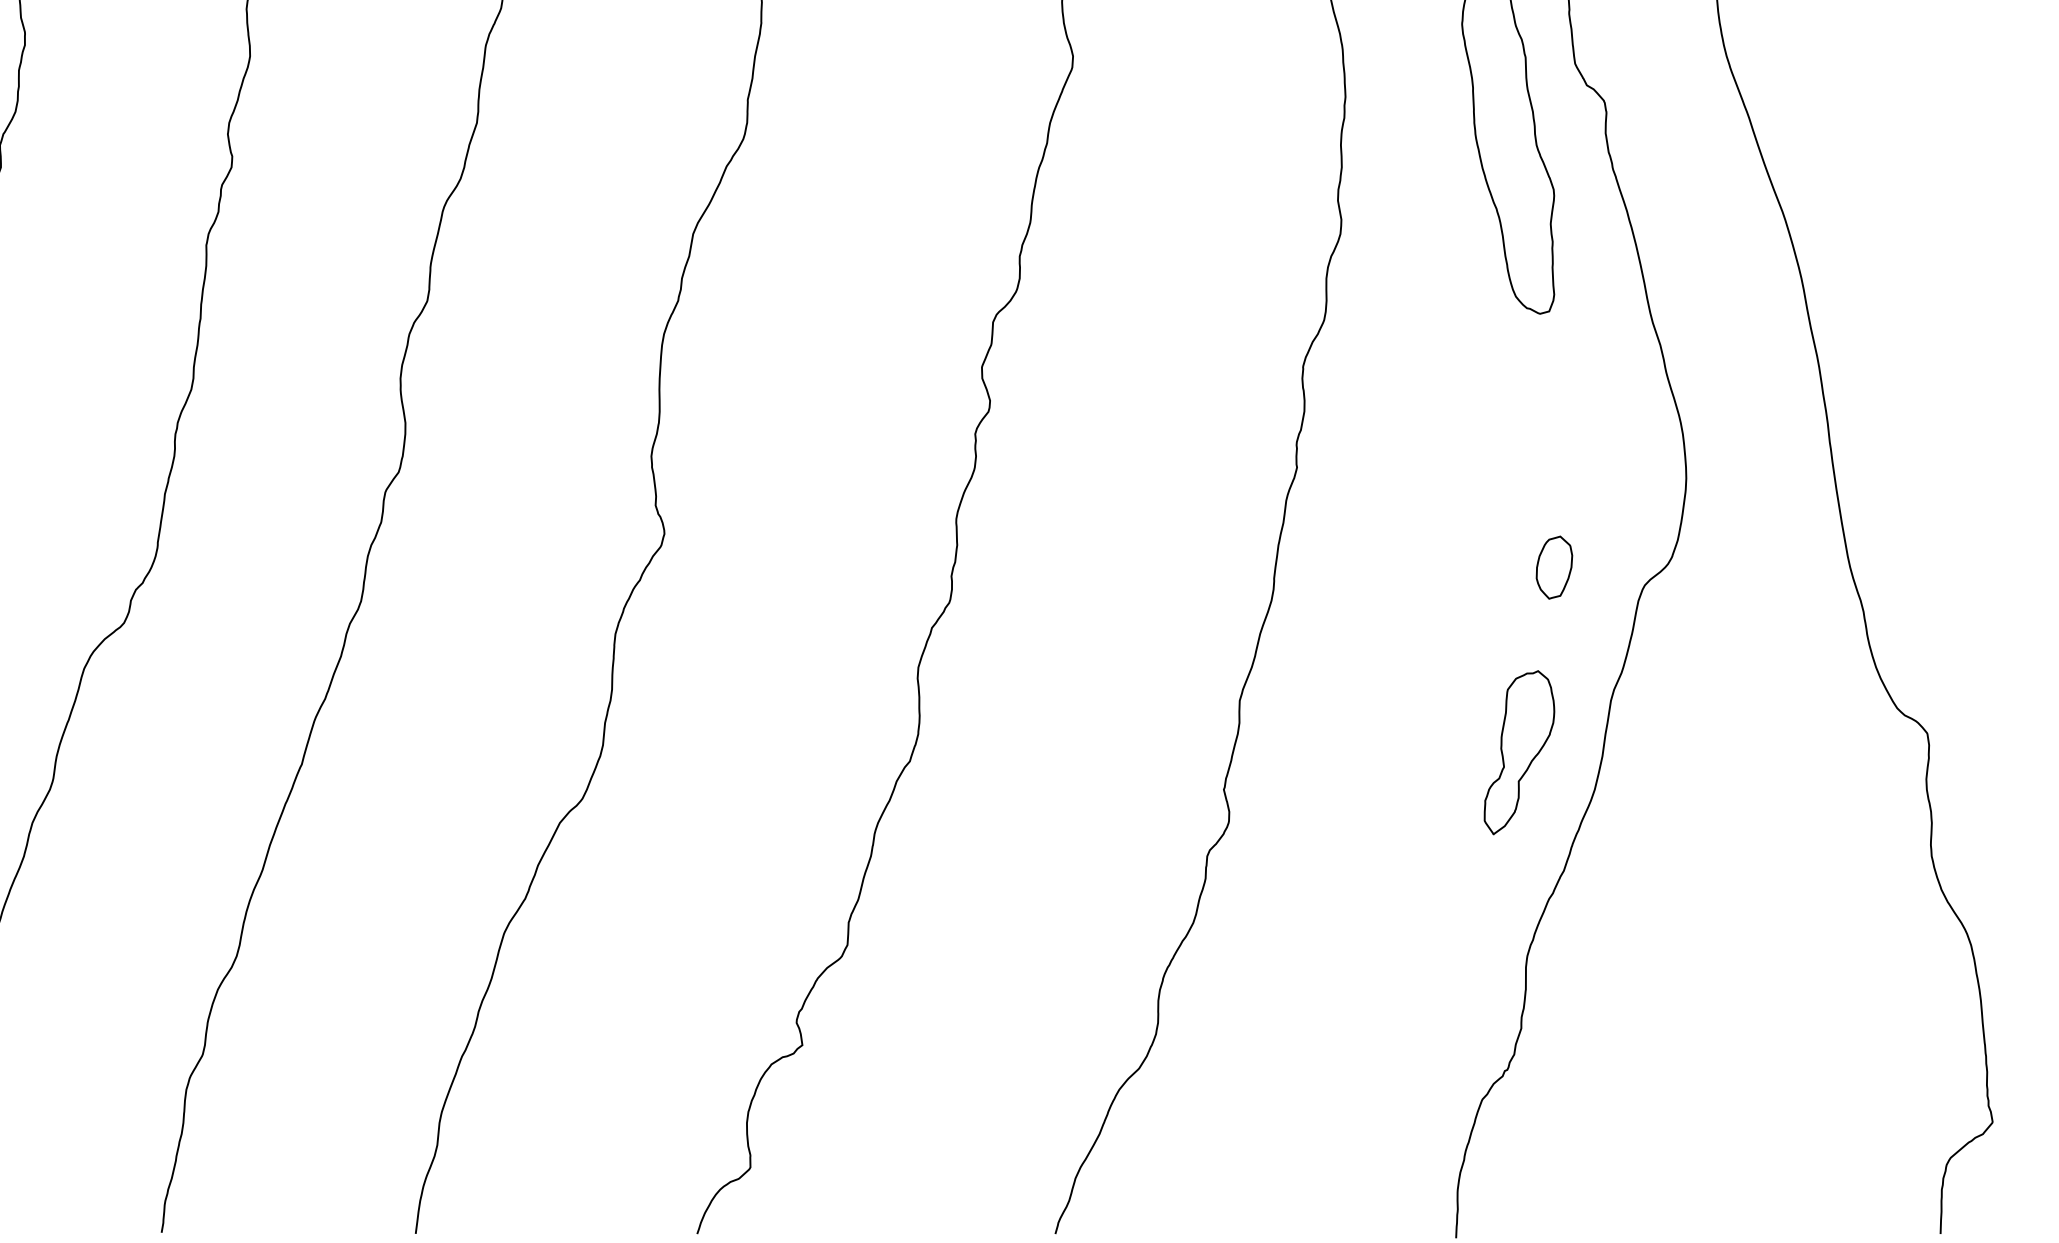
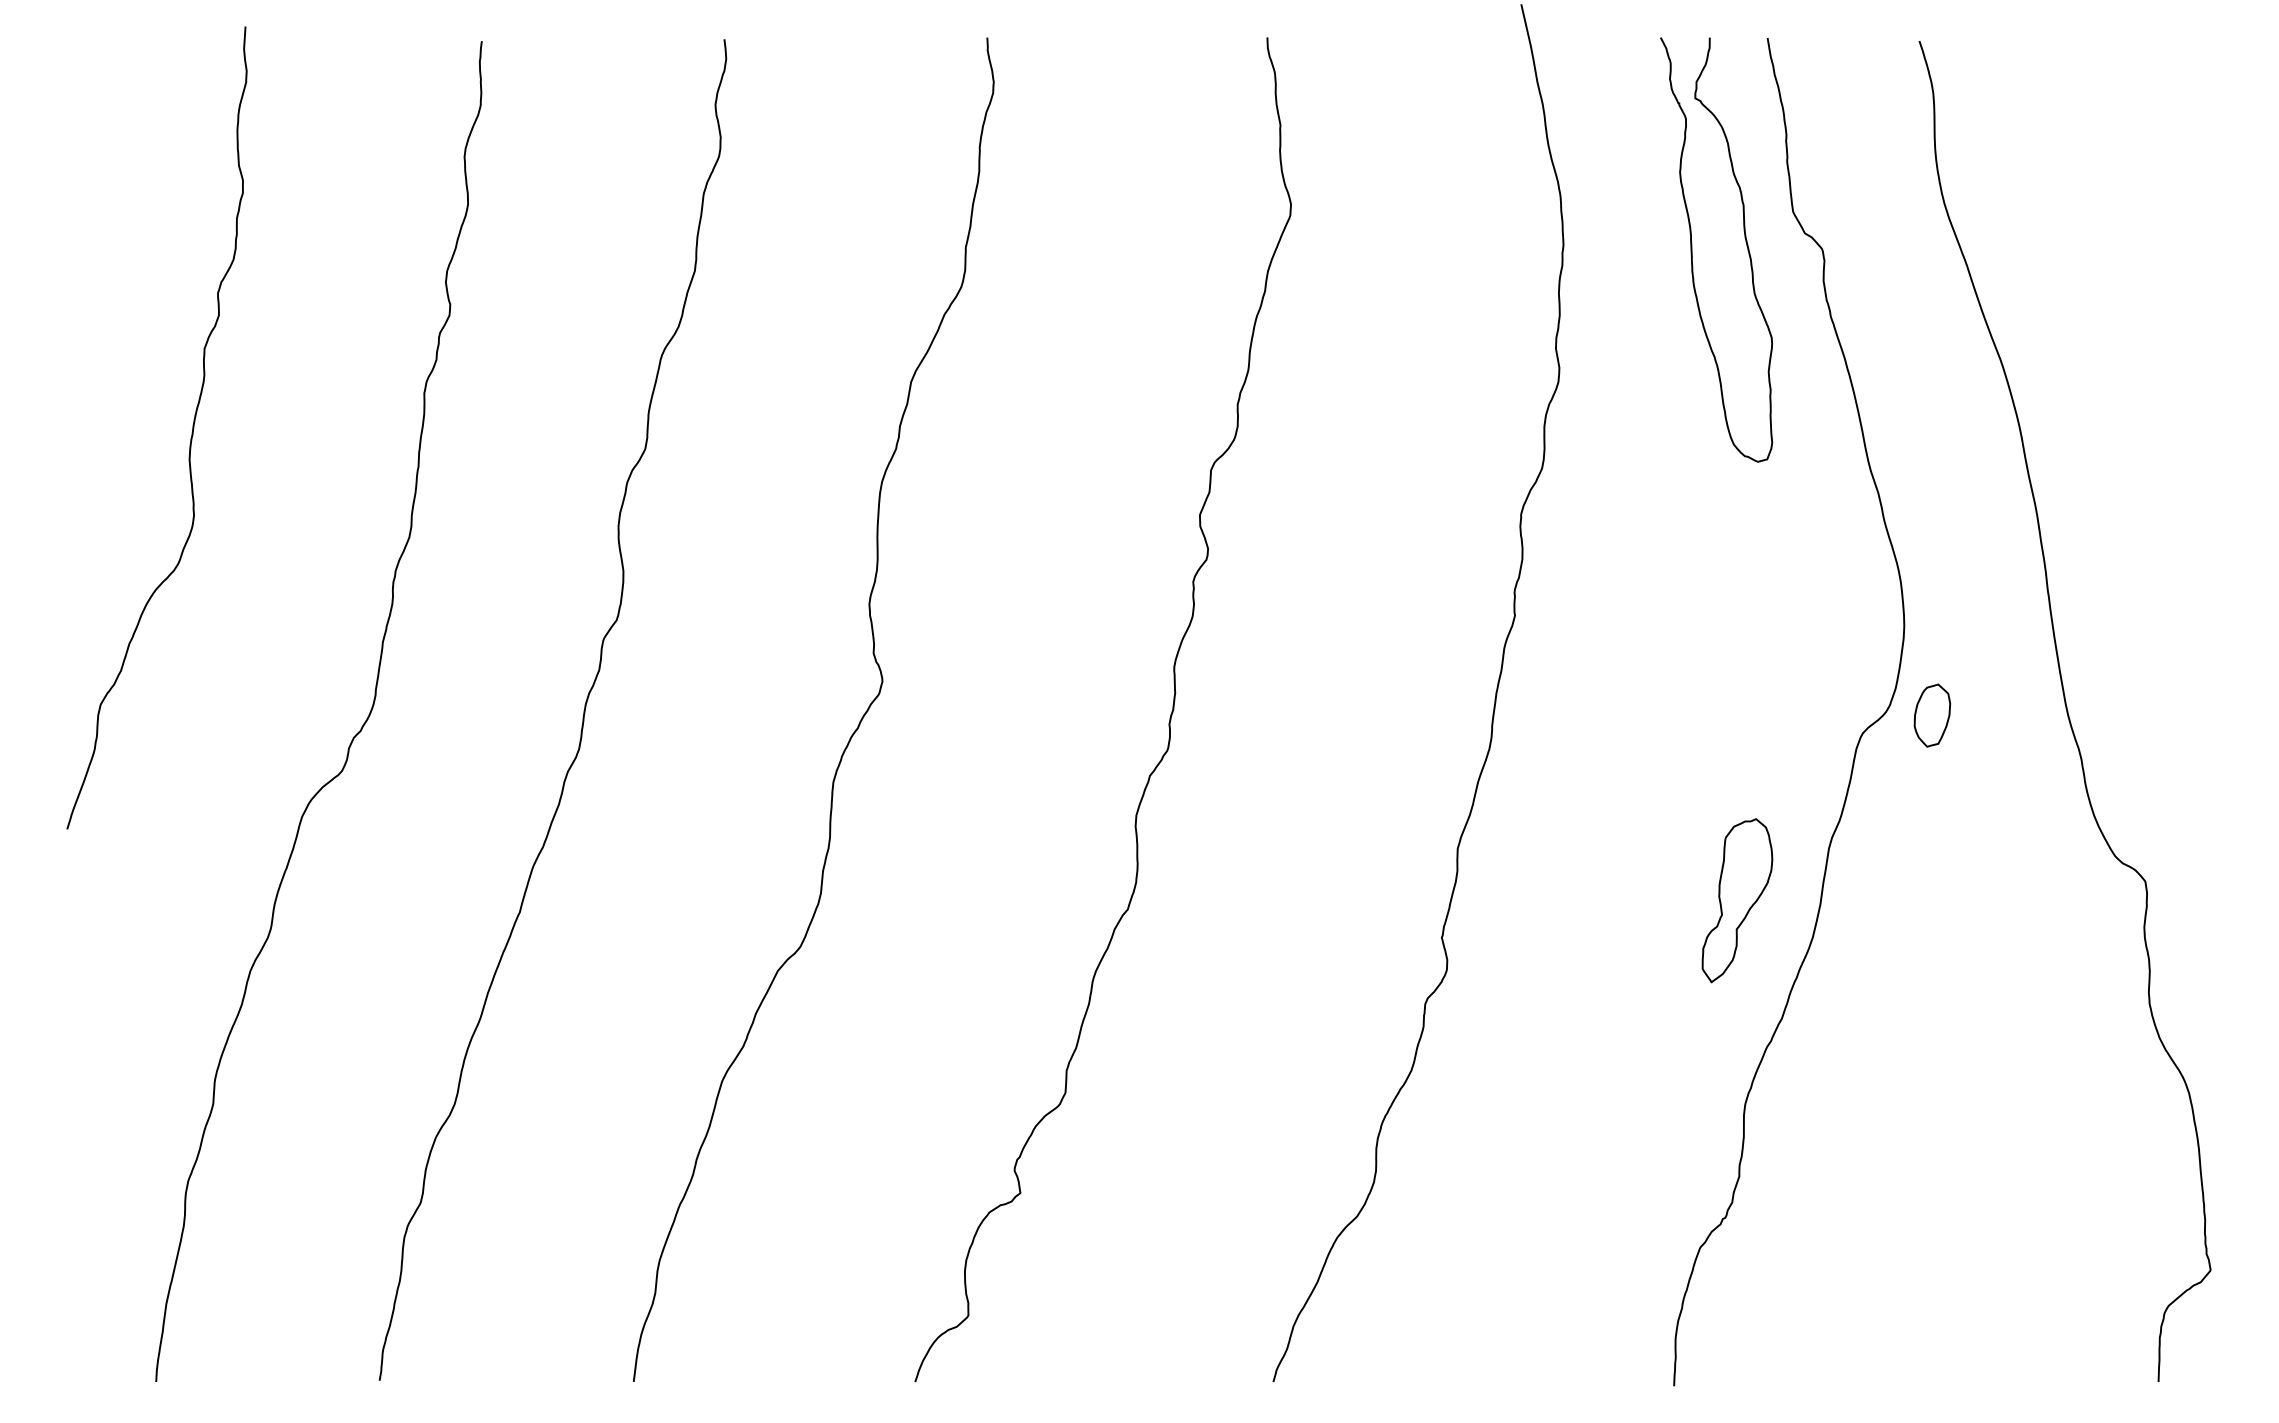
part: (1554, 567) -> (1932, 715), moved

